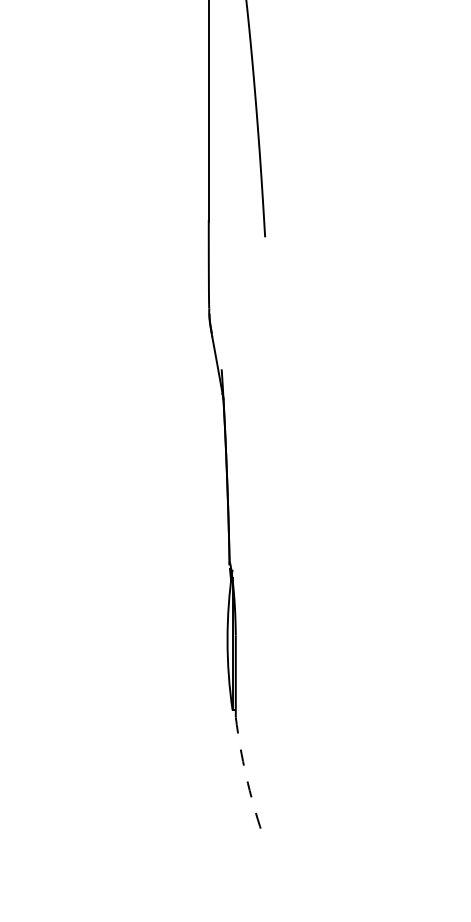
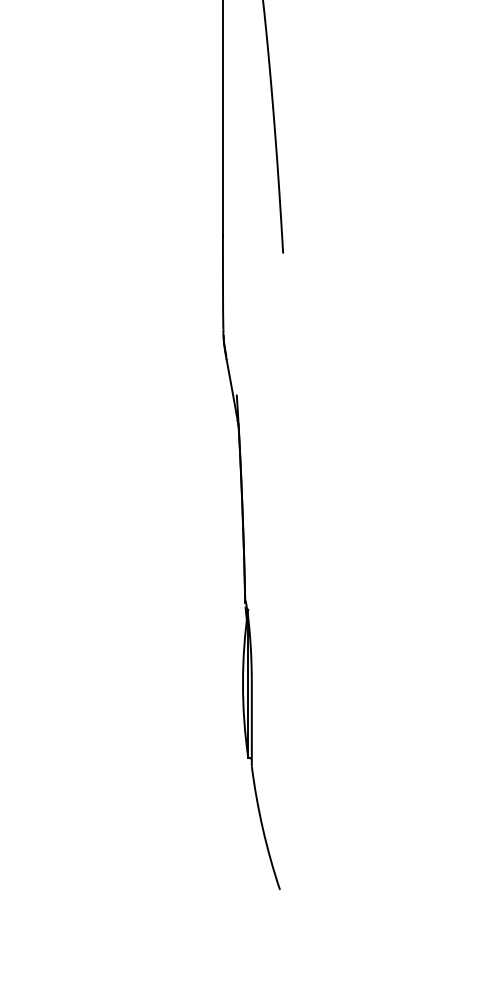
arc: (246, 775) -> (263, 828), dashed -> solid

